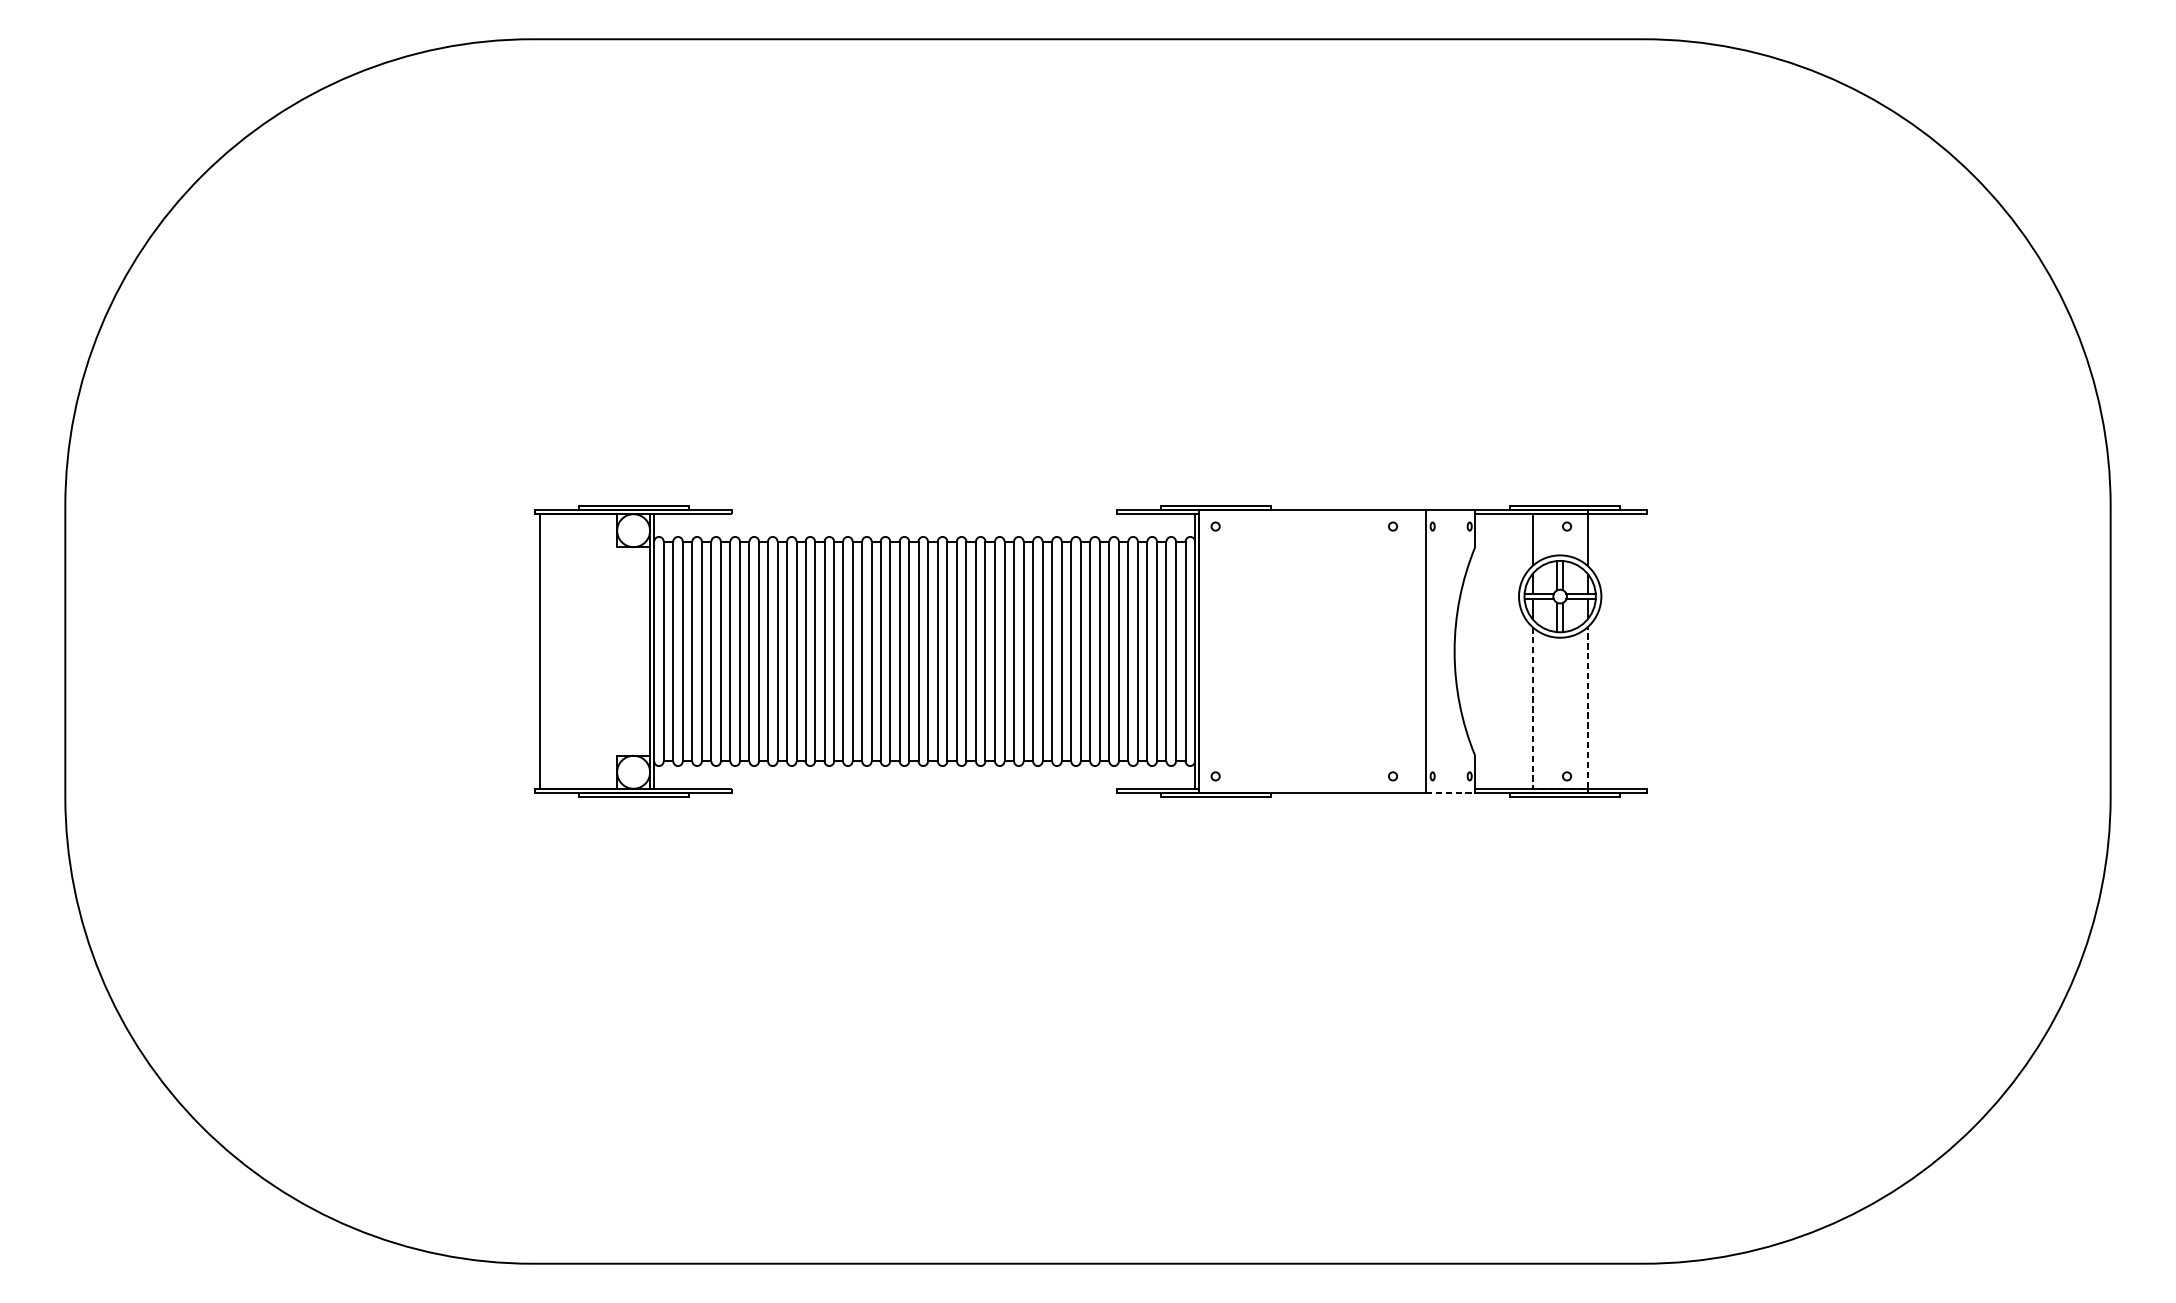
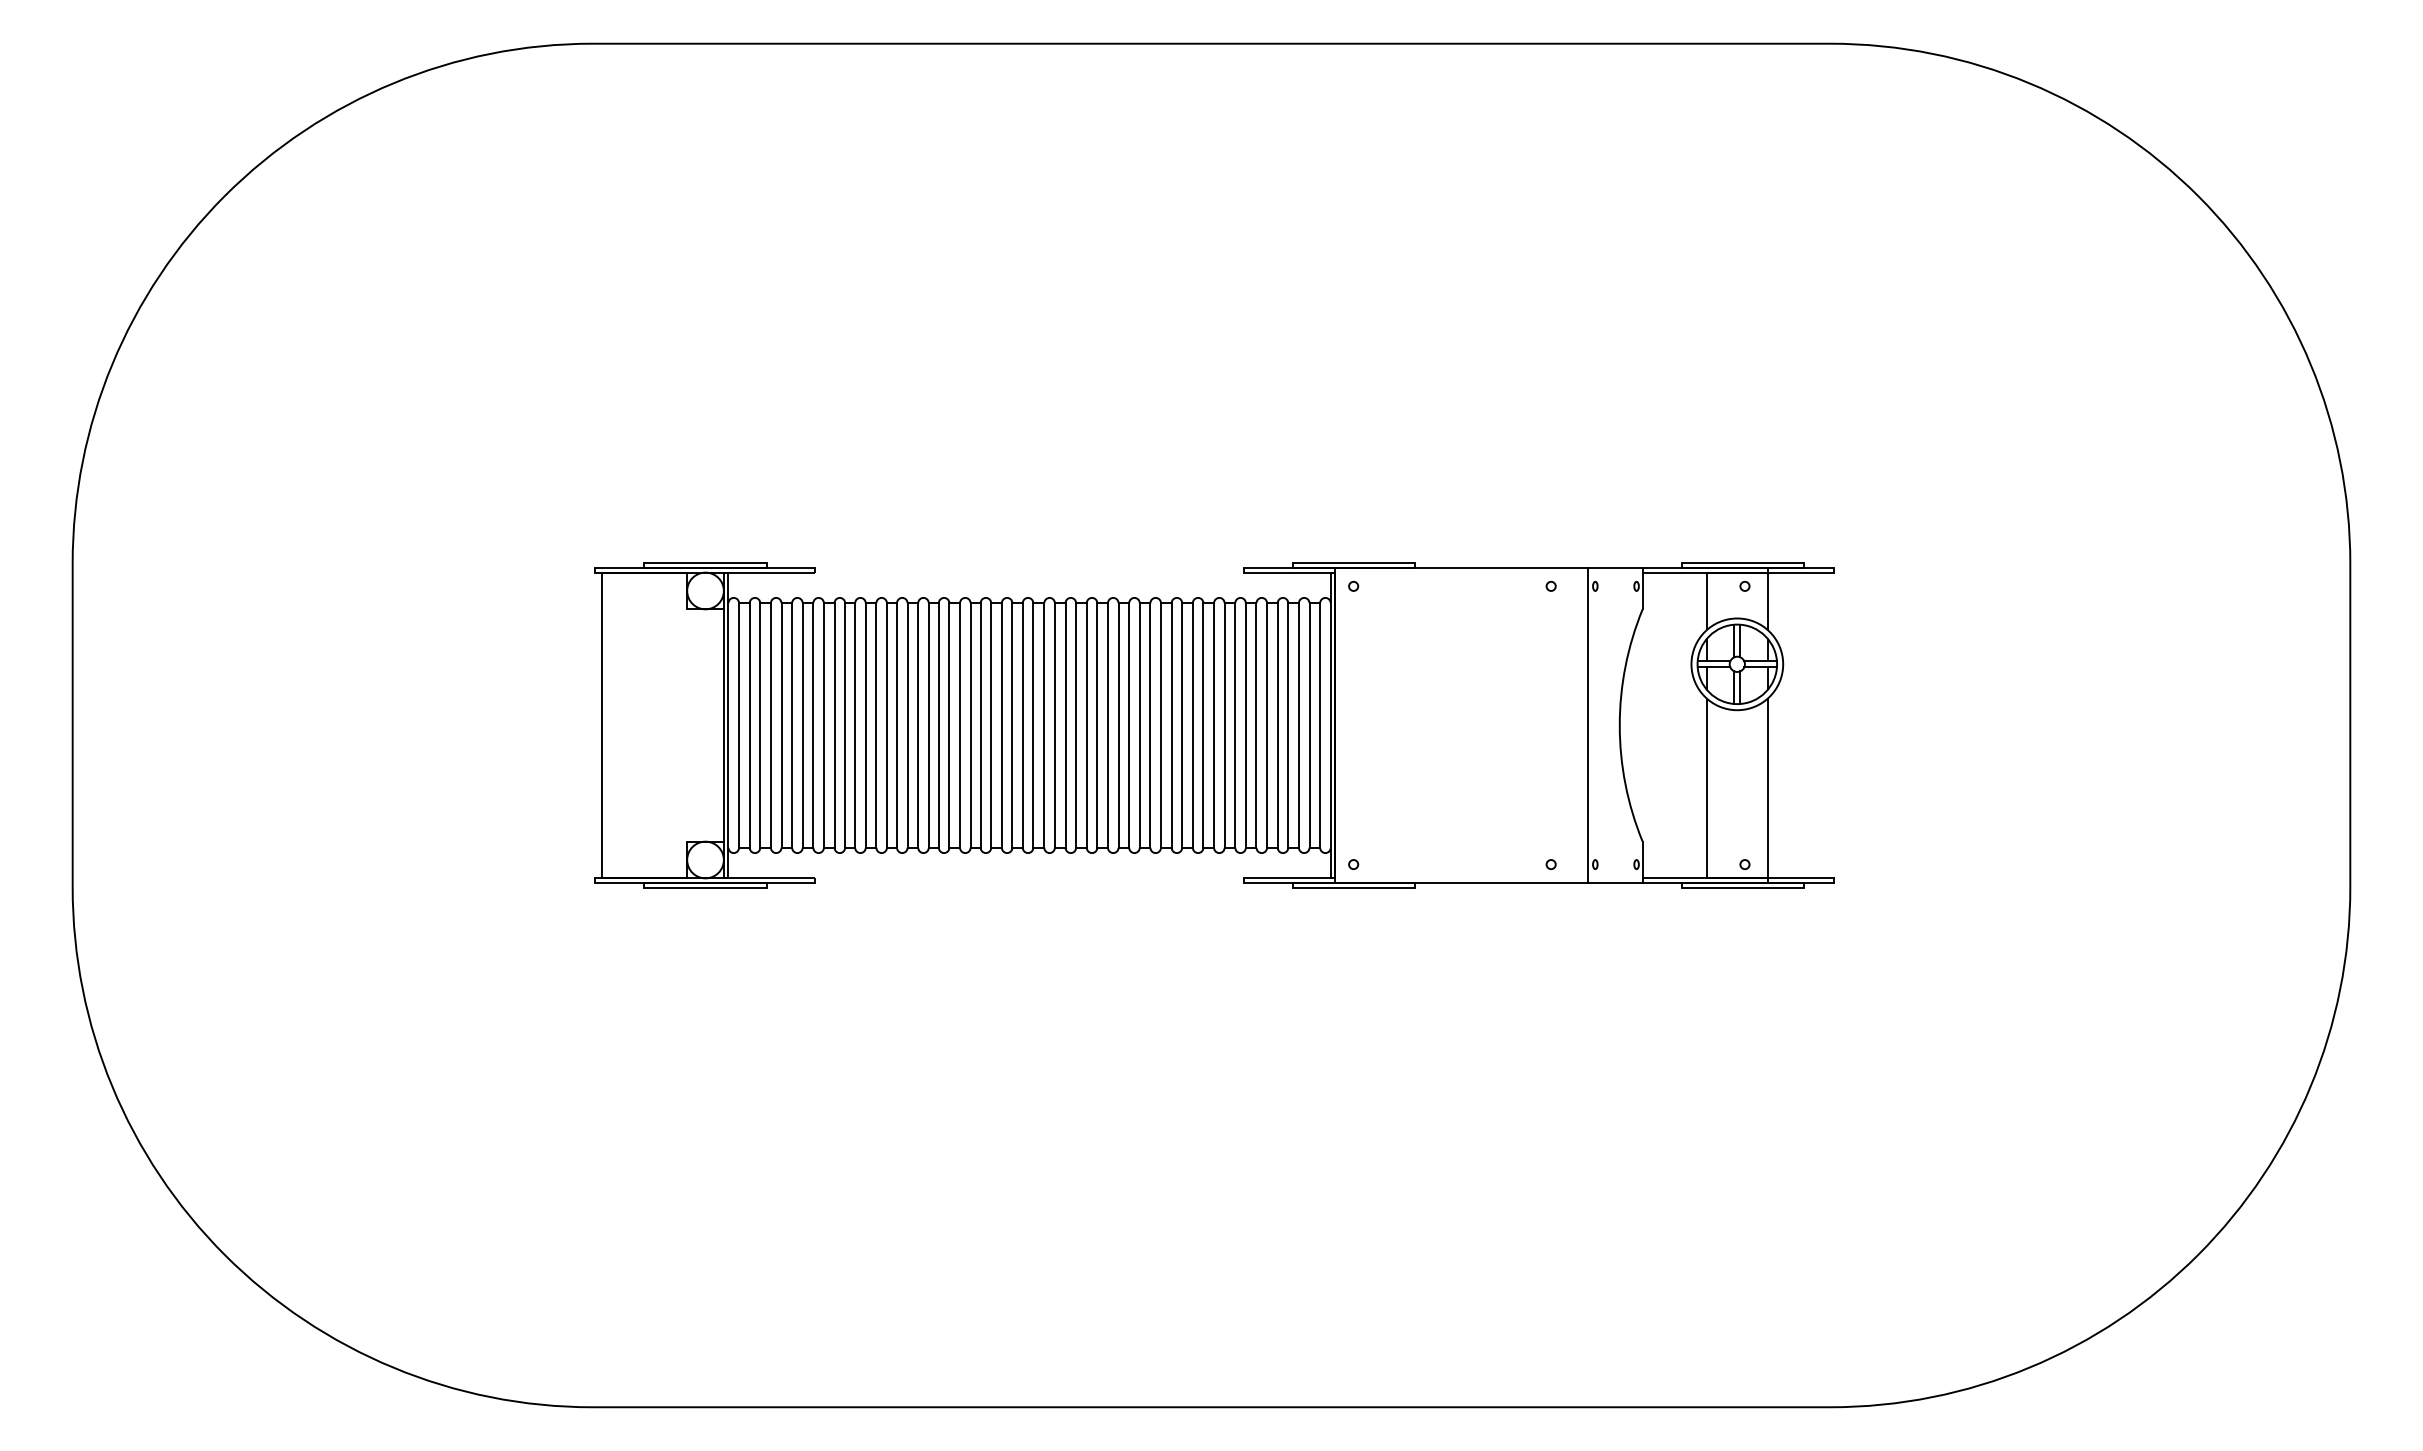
line: (1560, 788) -> (1737, 878), dashed -> solid
line: (1450, 792) -> (1615, 882), dashed -> solid

